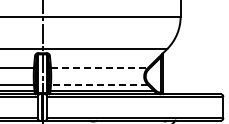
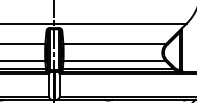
line: (99, 68) -> (114, 44), dashed -> solid
line: (98, 84) -> (113, 61), dashed -> solid

